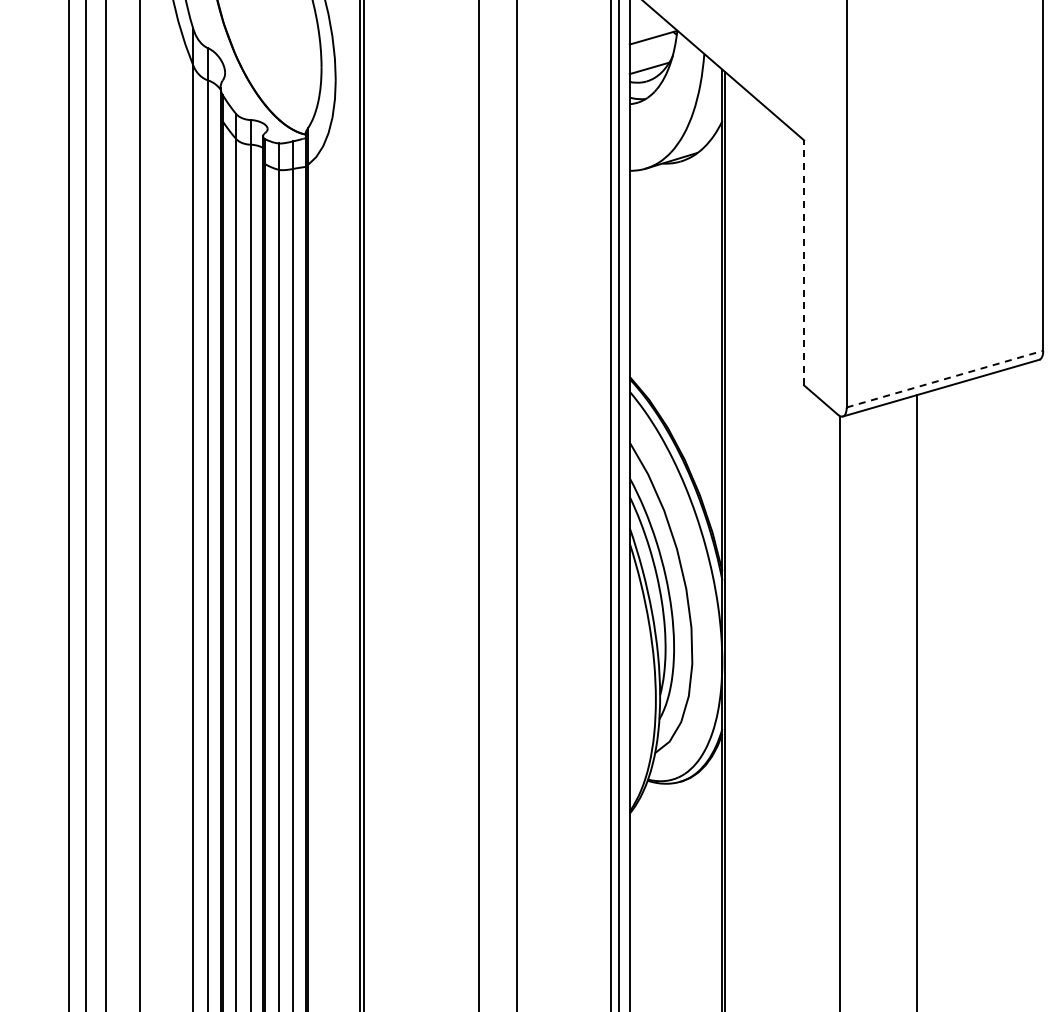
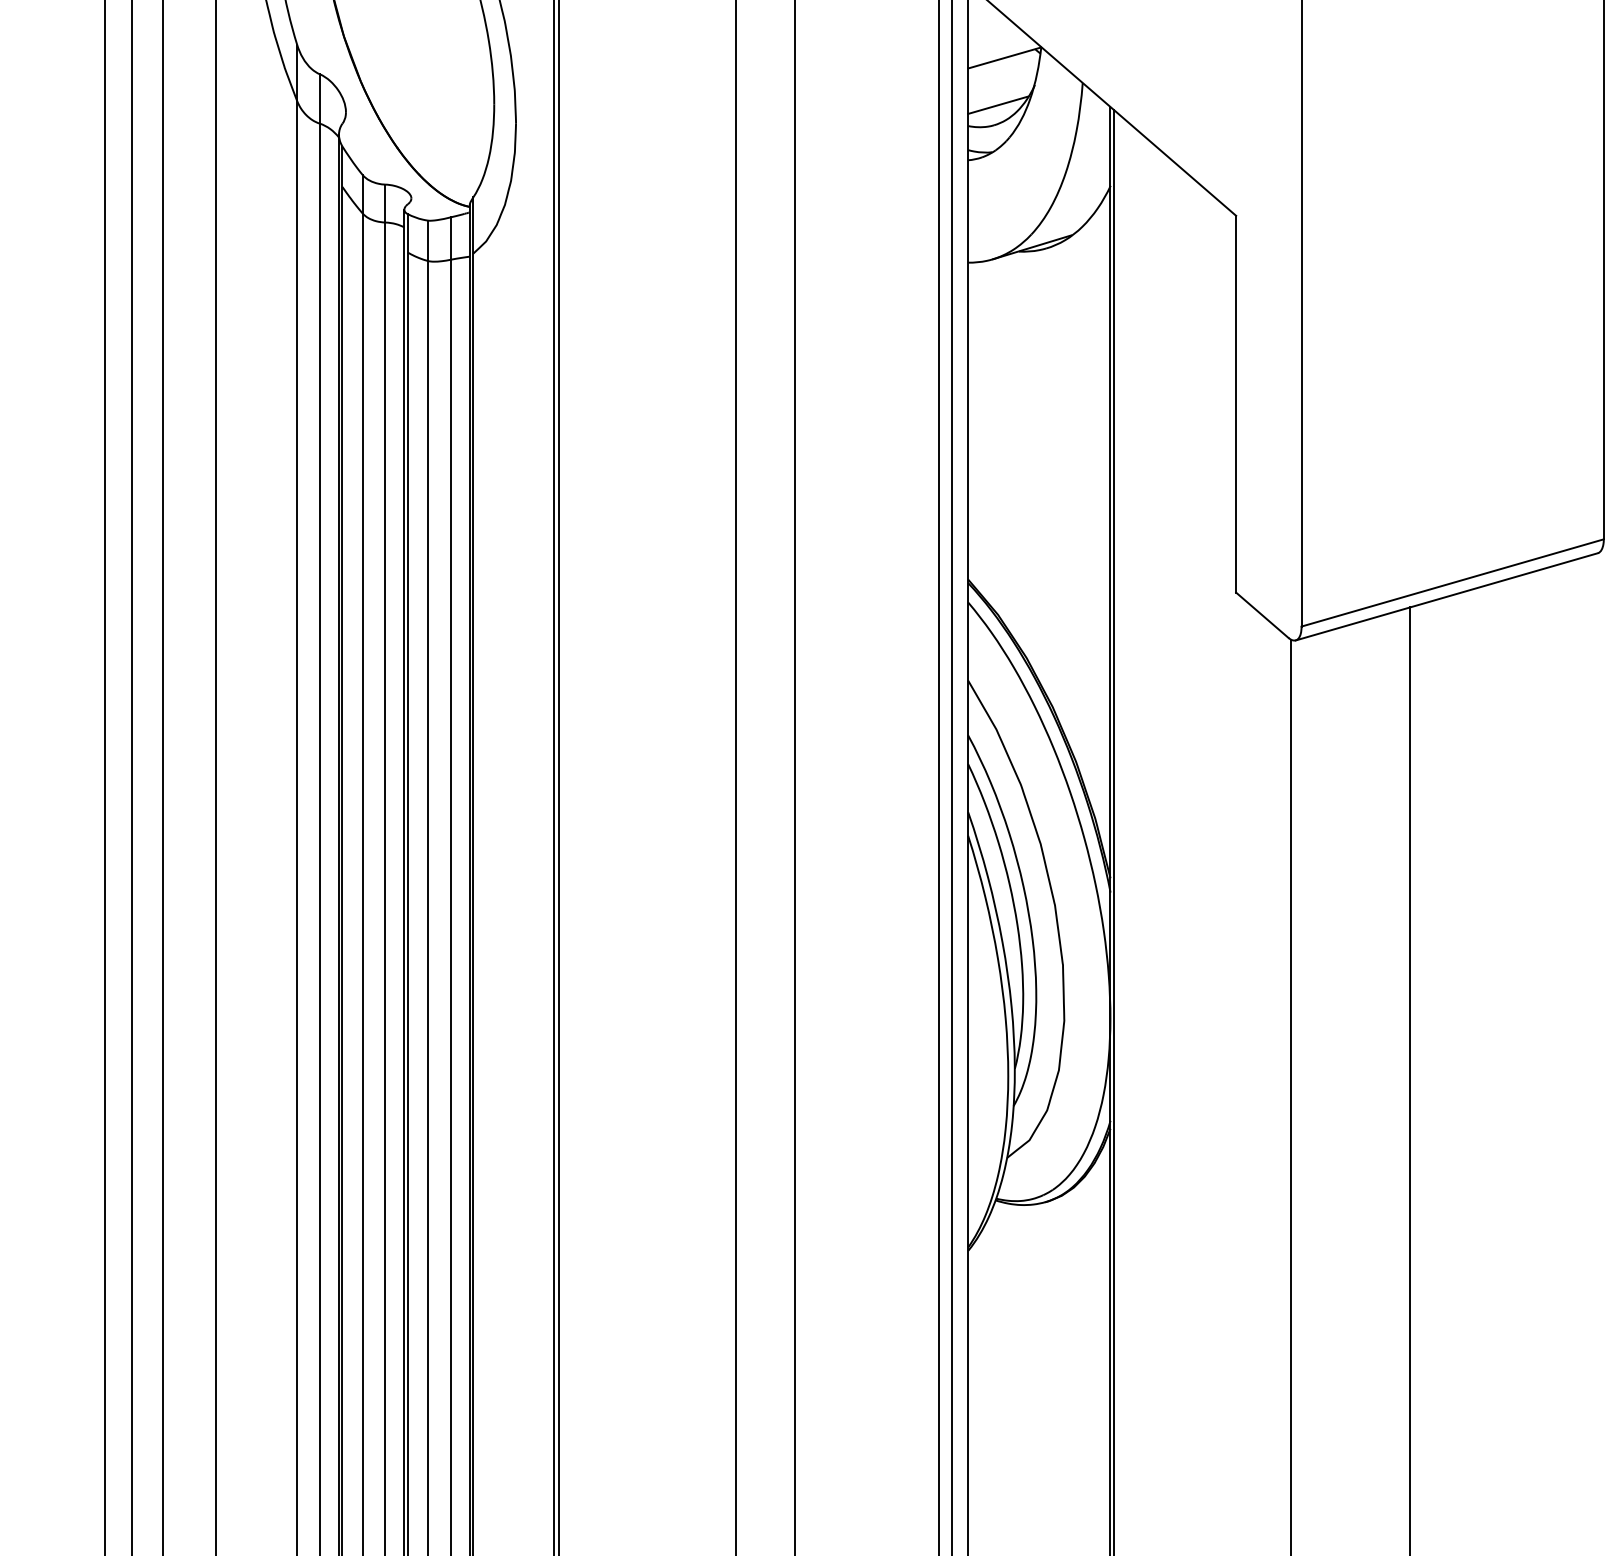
line: (804, 262) -> (1236, 403), dashed -> solid
line: (945, 379) -> (1453, 583), dashed -> solid

